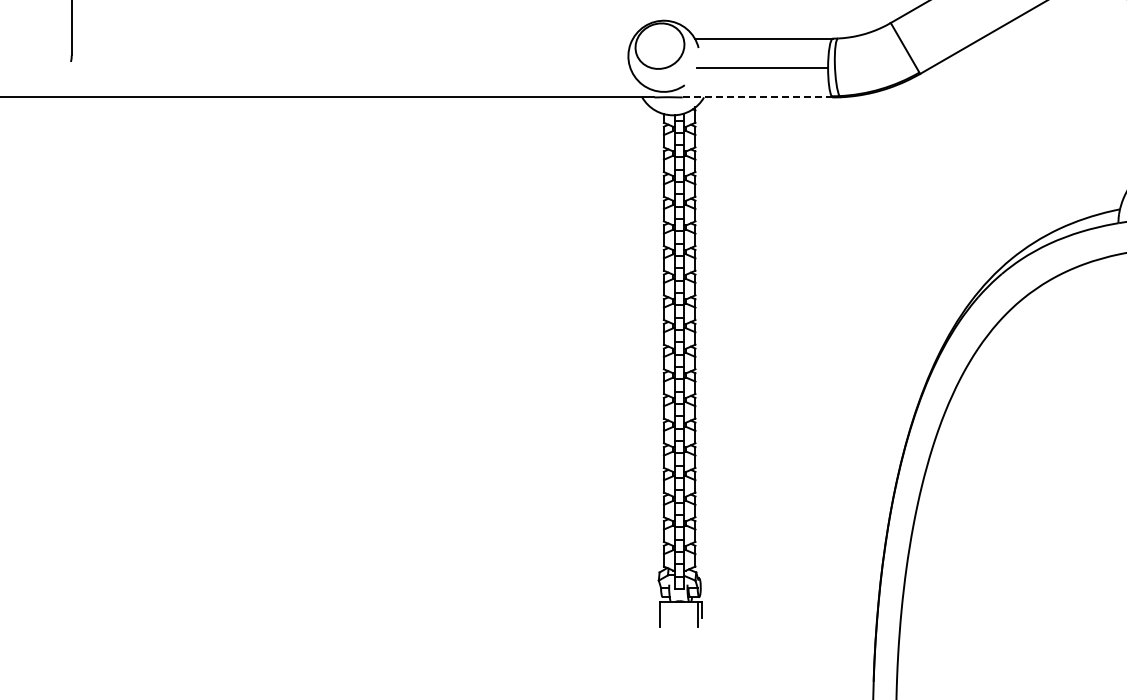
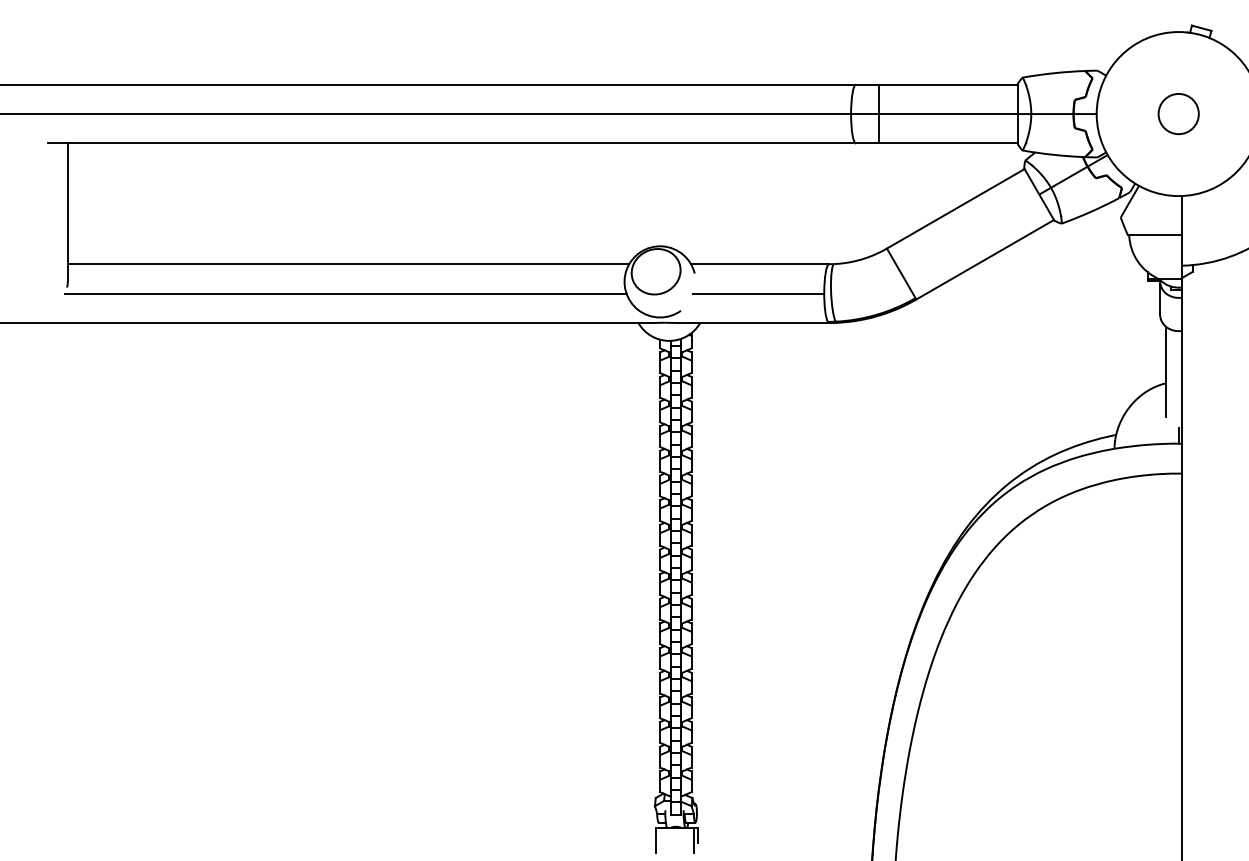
line: (352, 38) -> (348, 264), added
line: (349, 67) -> (345, 293), added
line: (757, 97) -> (753, 323), dashed -> solid

